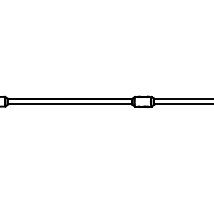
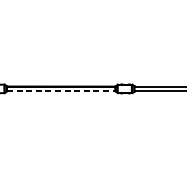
line: (70, 104) -> (61, 91), solid -> dashed

